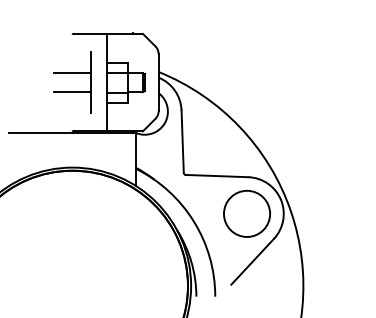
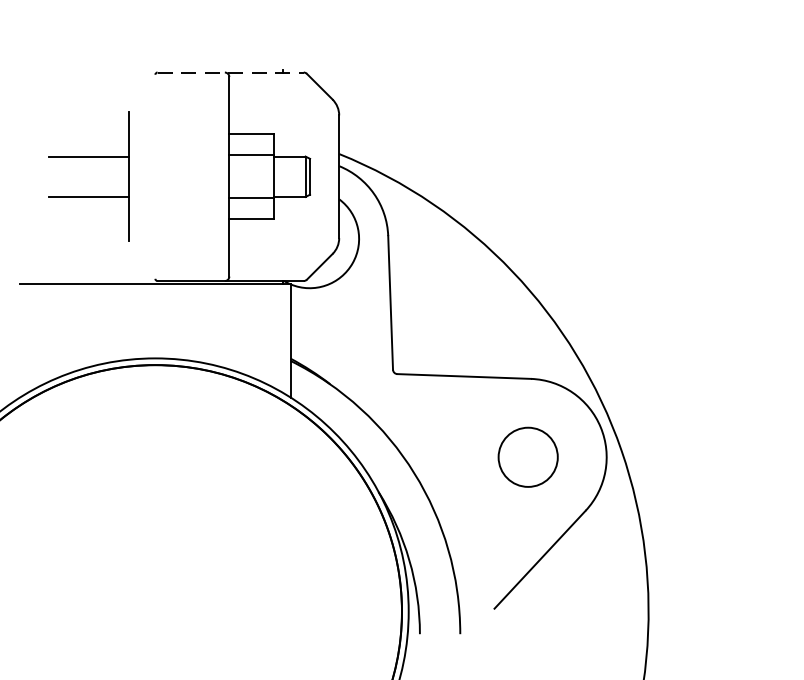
line: (108, 33) -> (232, 71), solid -> dashed
part: (72, 73) -> (88, 157), moved
circle: (246, 213) -> (527, 456), size x0.6

